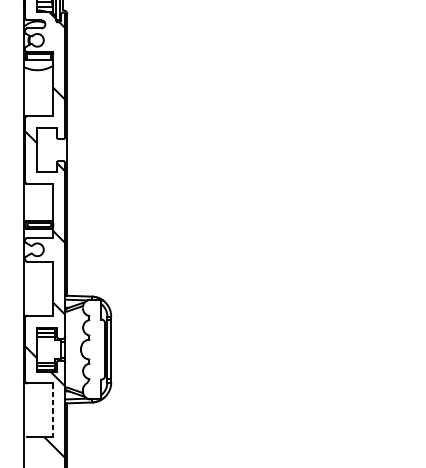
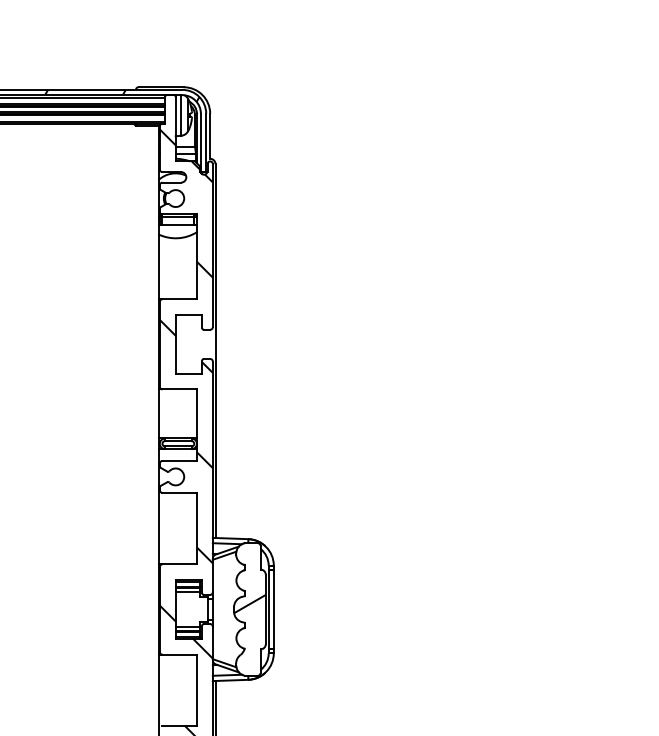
hatch: (92, 345) -> (249, 603), added
line: (53, 410) -> (196, 690), dashed -> solid

